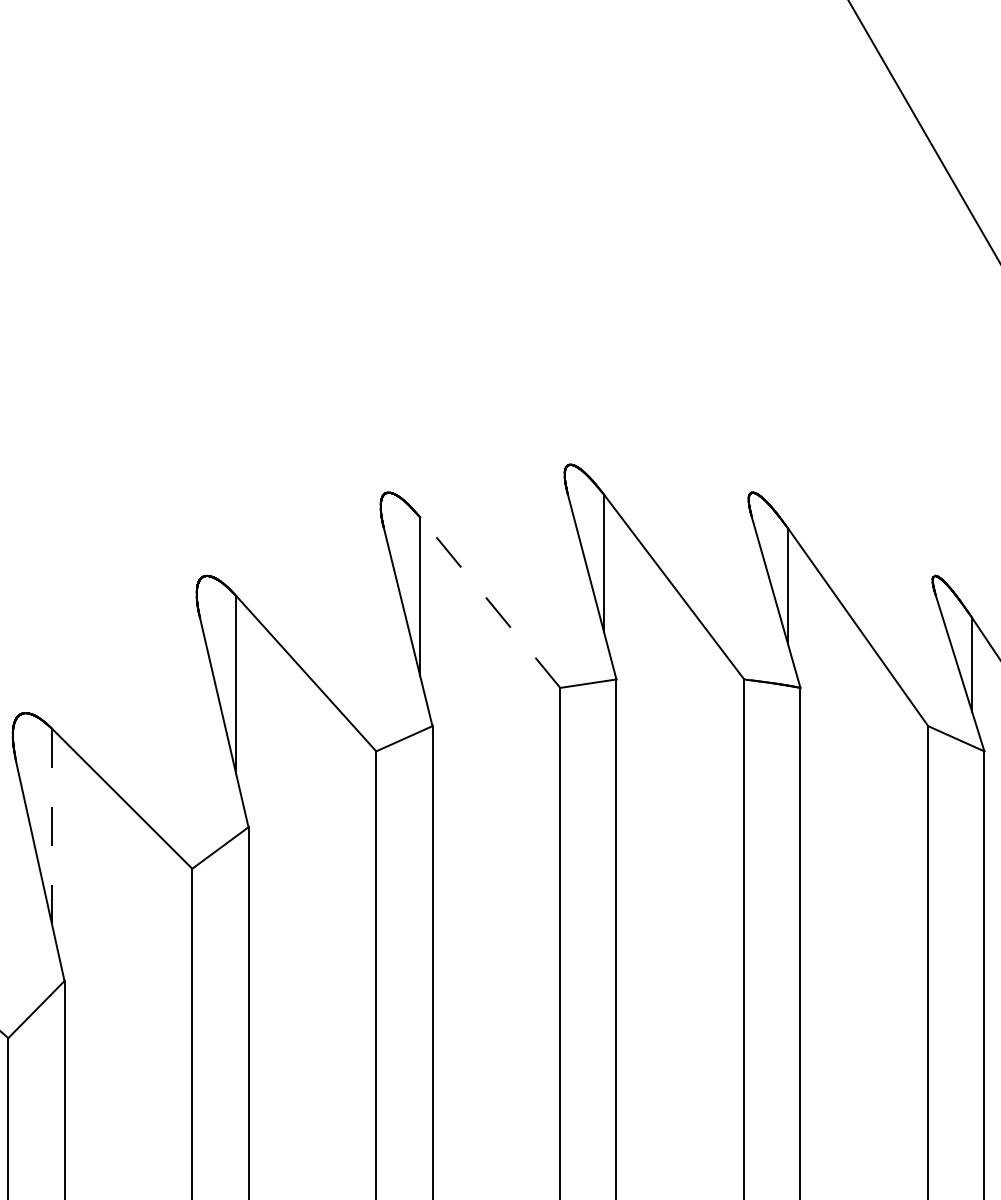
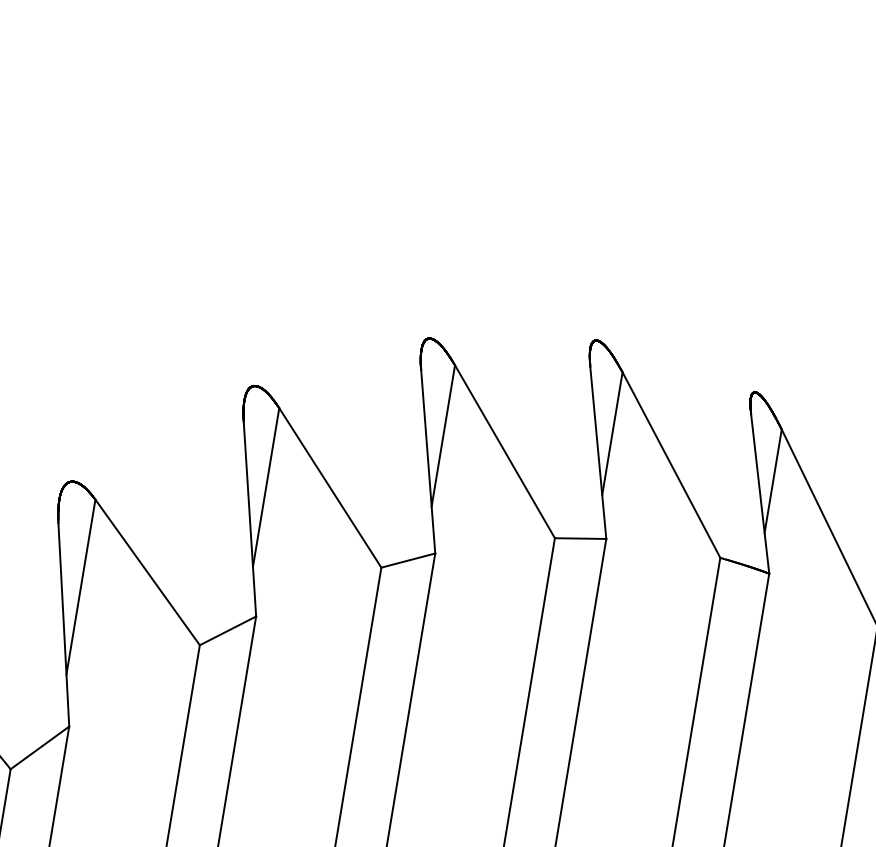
line: (489, 602) -> (504, 451), dashed -> solid
line: (52, 827) -> (81, 587), dashed -> solid

